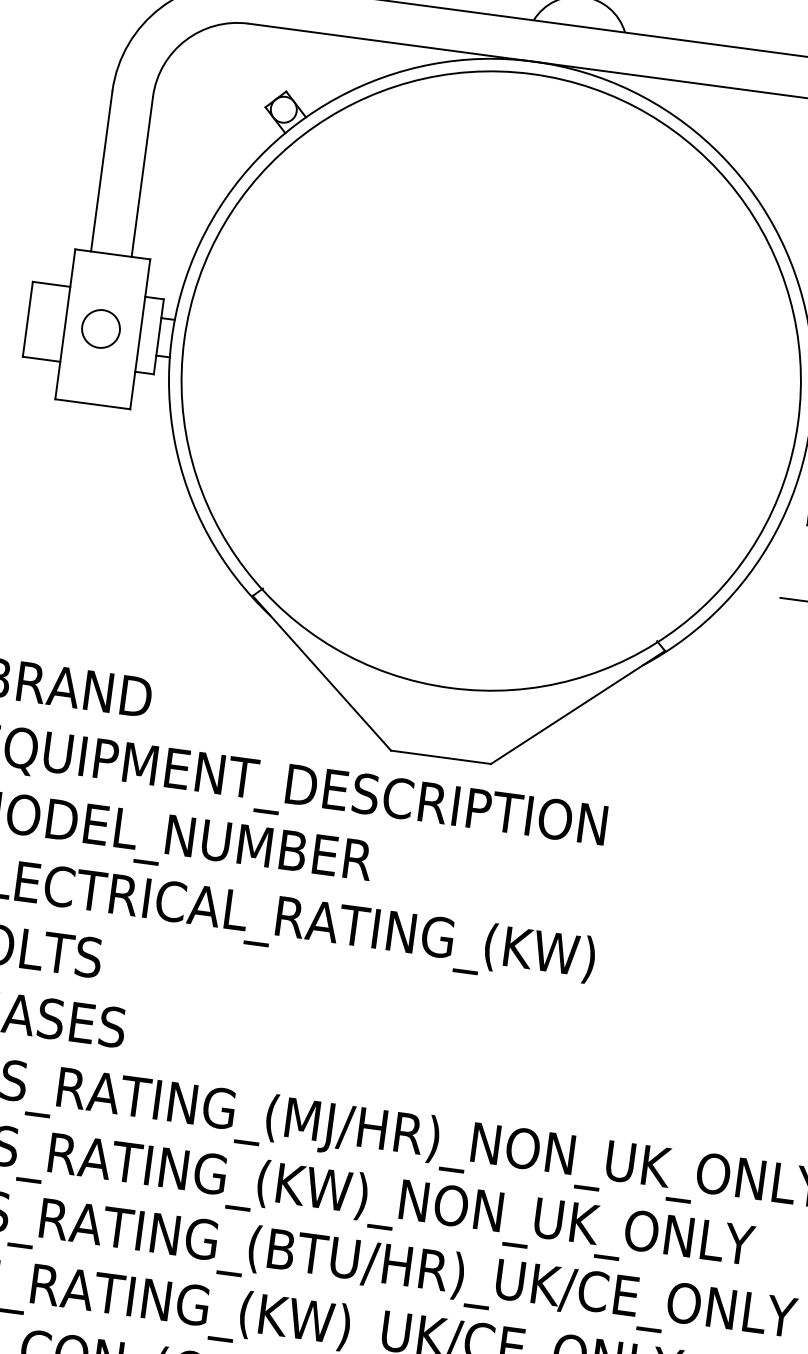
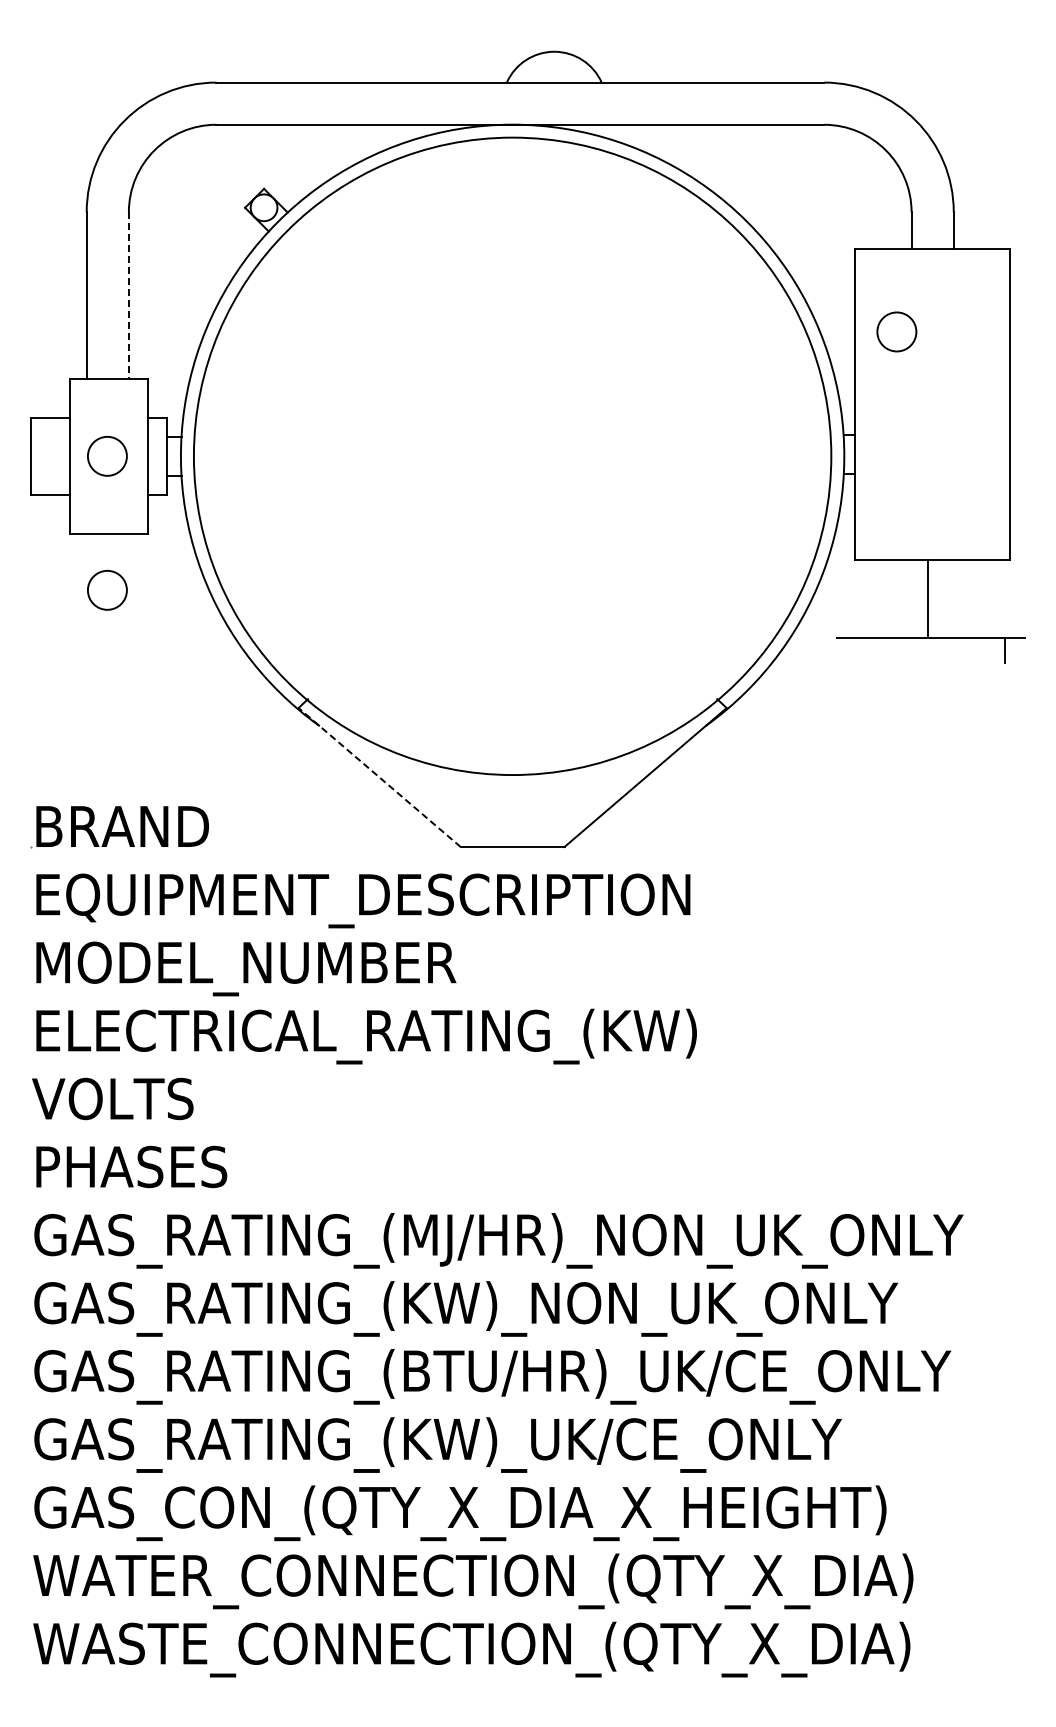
line: (141, 176) -> (128, 295), solid -> dashed
circle: (83, 458) -> (107, 590), added
line: (321, 673) -> (379, 777), solid -> dashed

